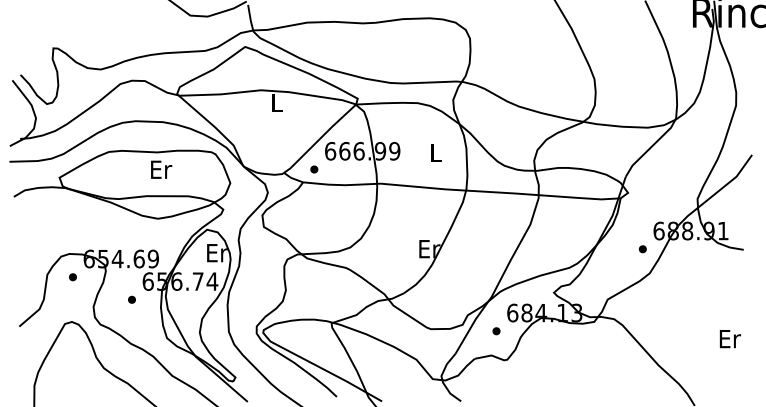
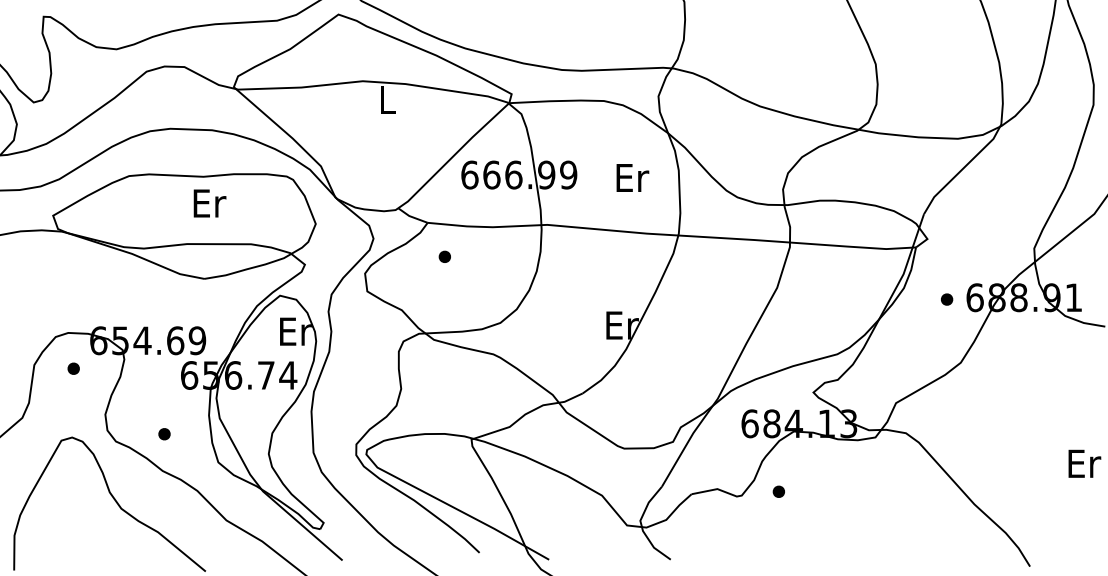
text: (436, 153) -> (632, 178), L -> Er
part: (314, 169) -> (445, 256), moved
part: (642, 249) -> (946, 299), moved
part: (131, 299) -> (163, 433), moved
part: (496, 331) -> (778, 492), moved

